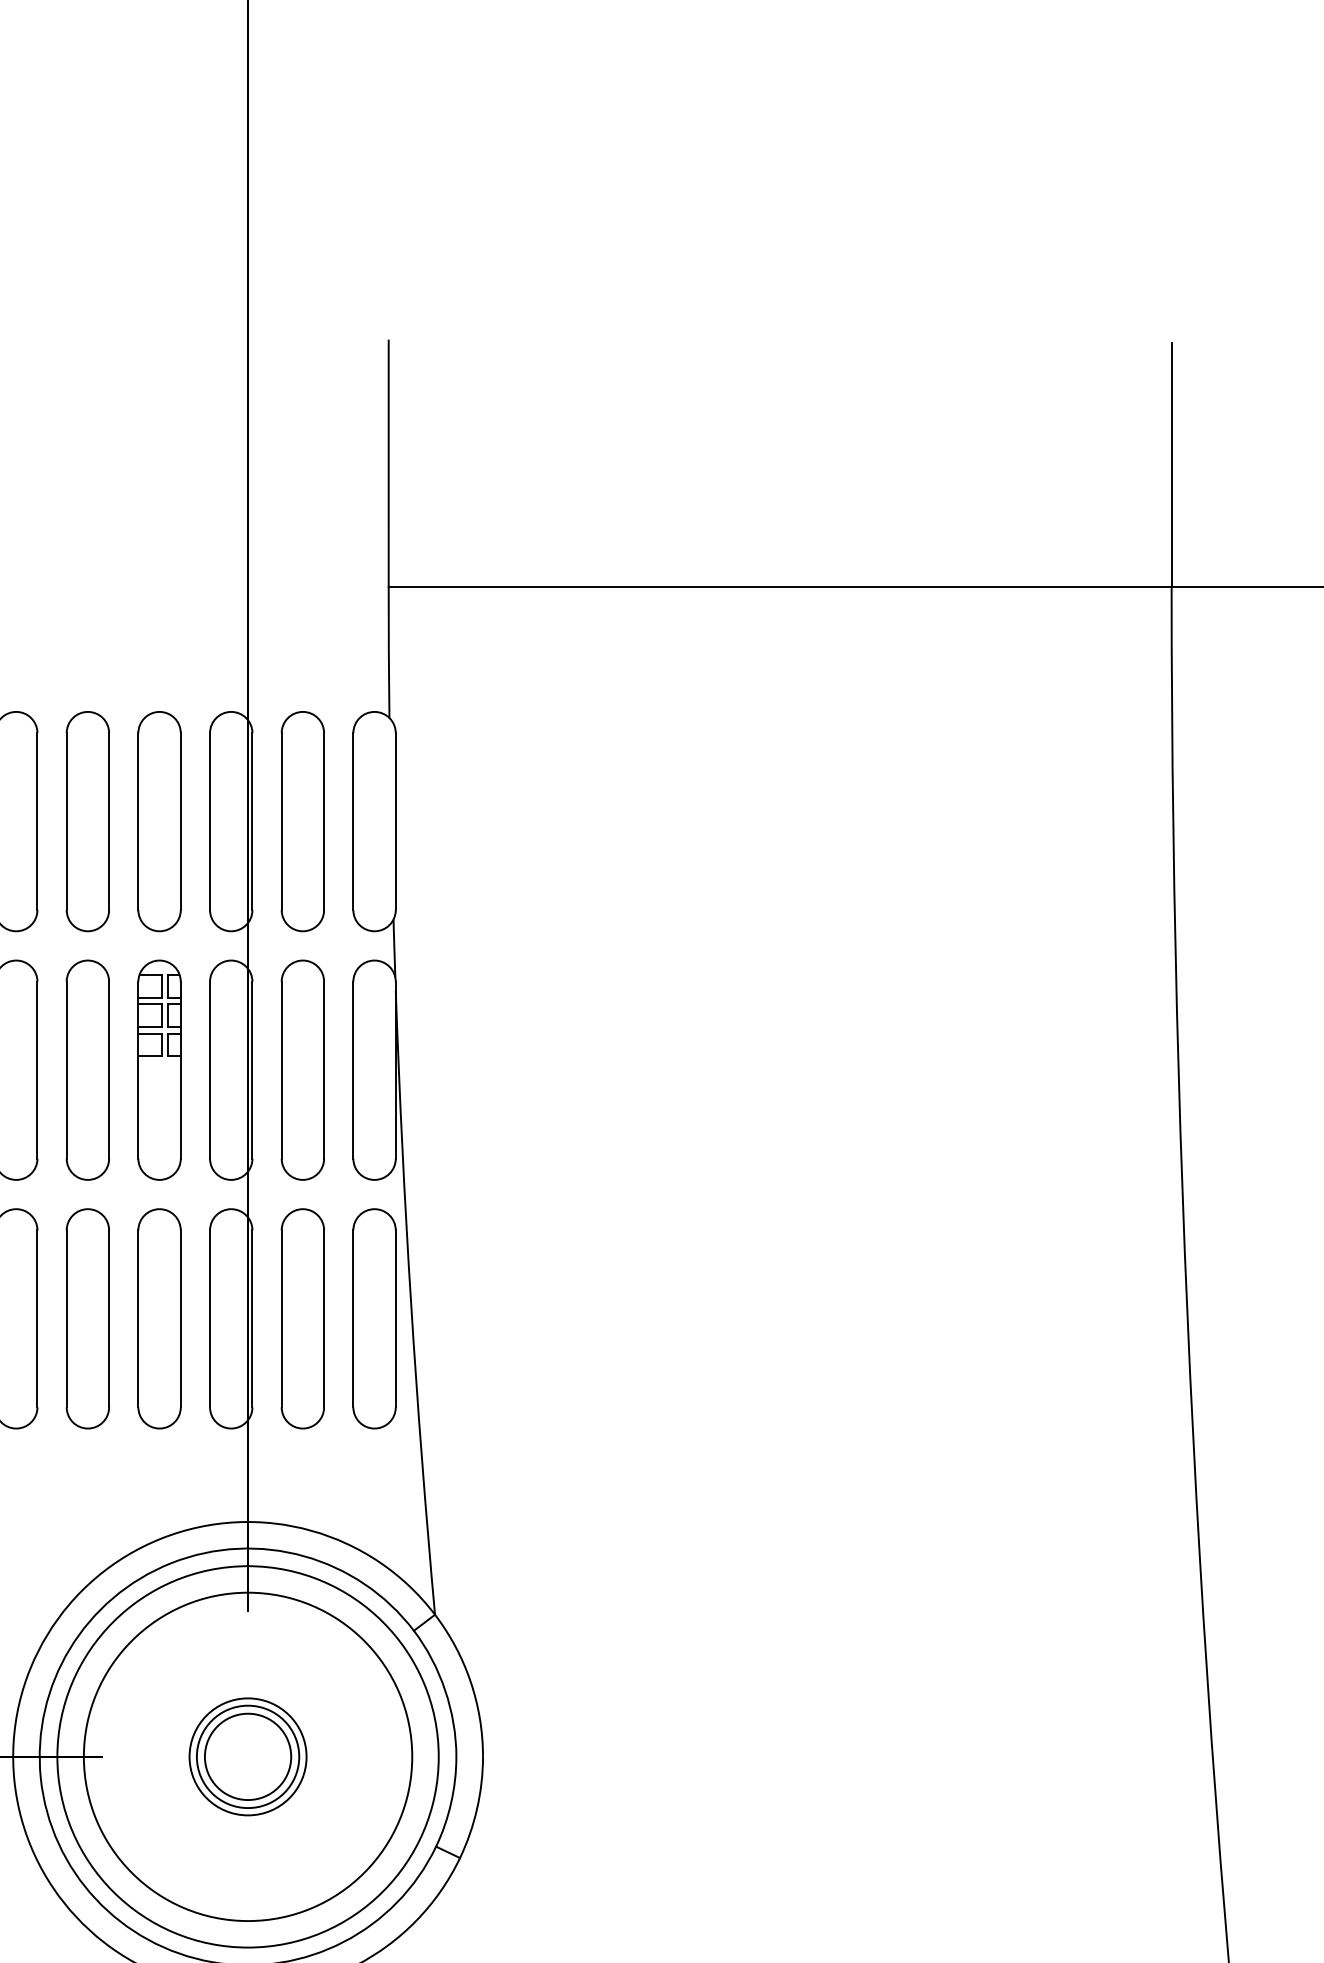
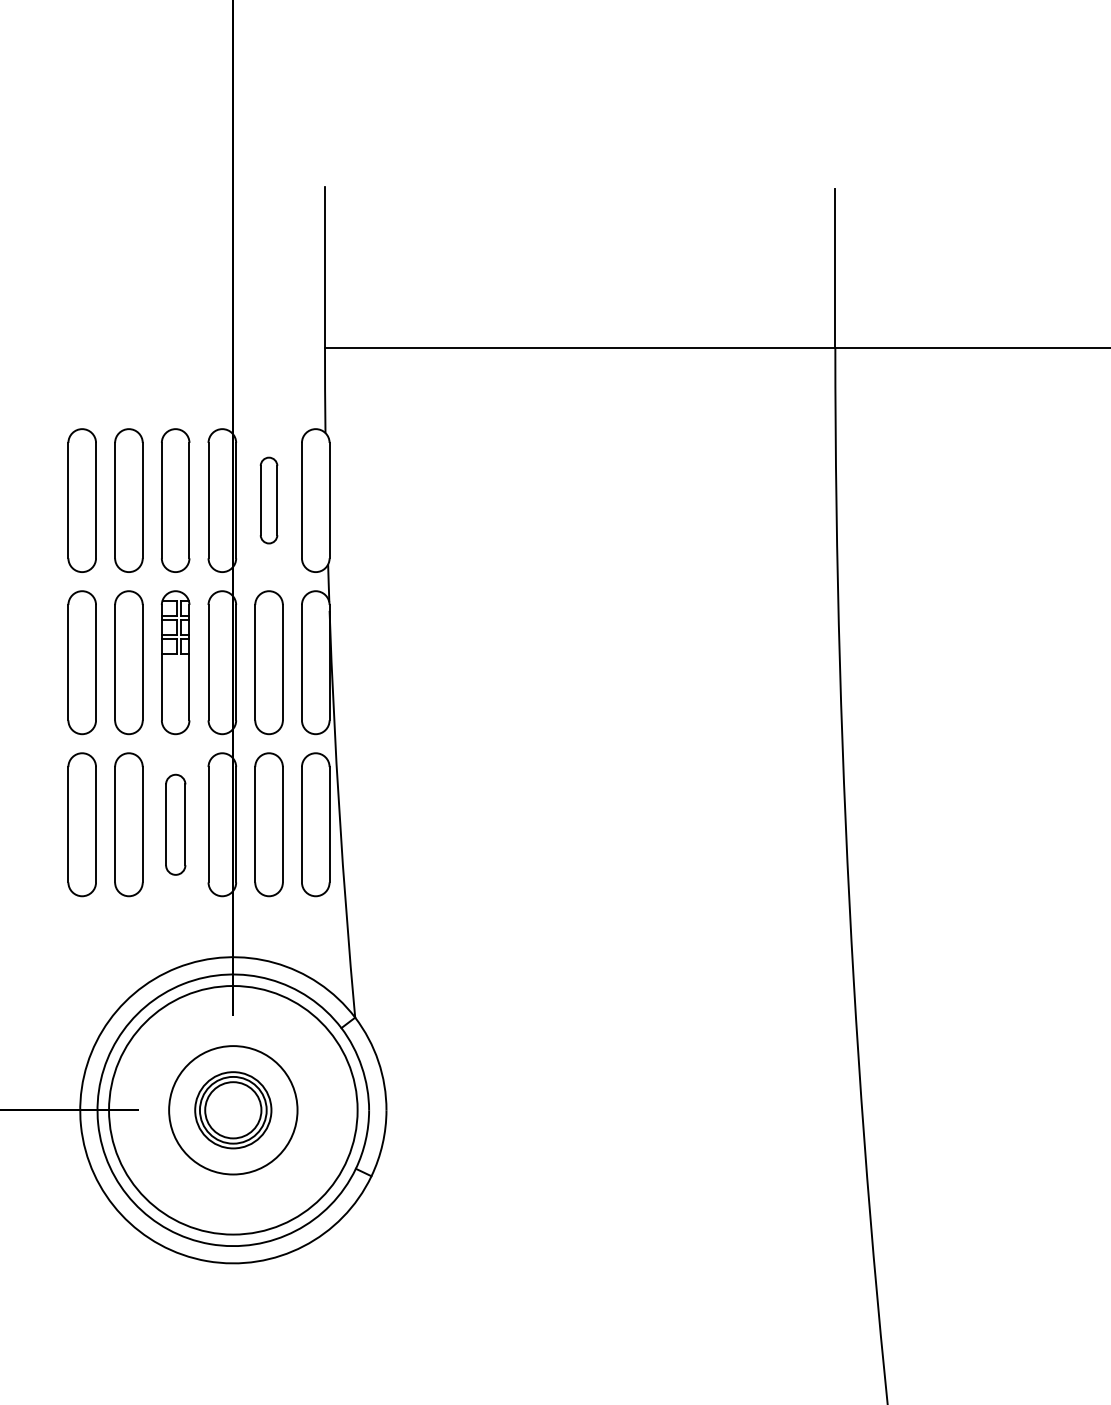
part: (302, 821) -> (268, 500), size x0.6
part: (159, 1318) -> (175, 824), size x0.7
circle: (248, 1757) -> (233, 1110), size x0.6

